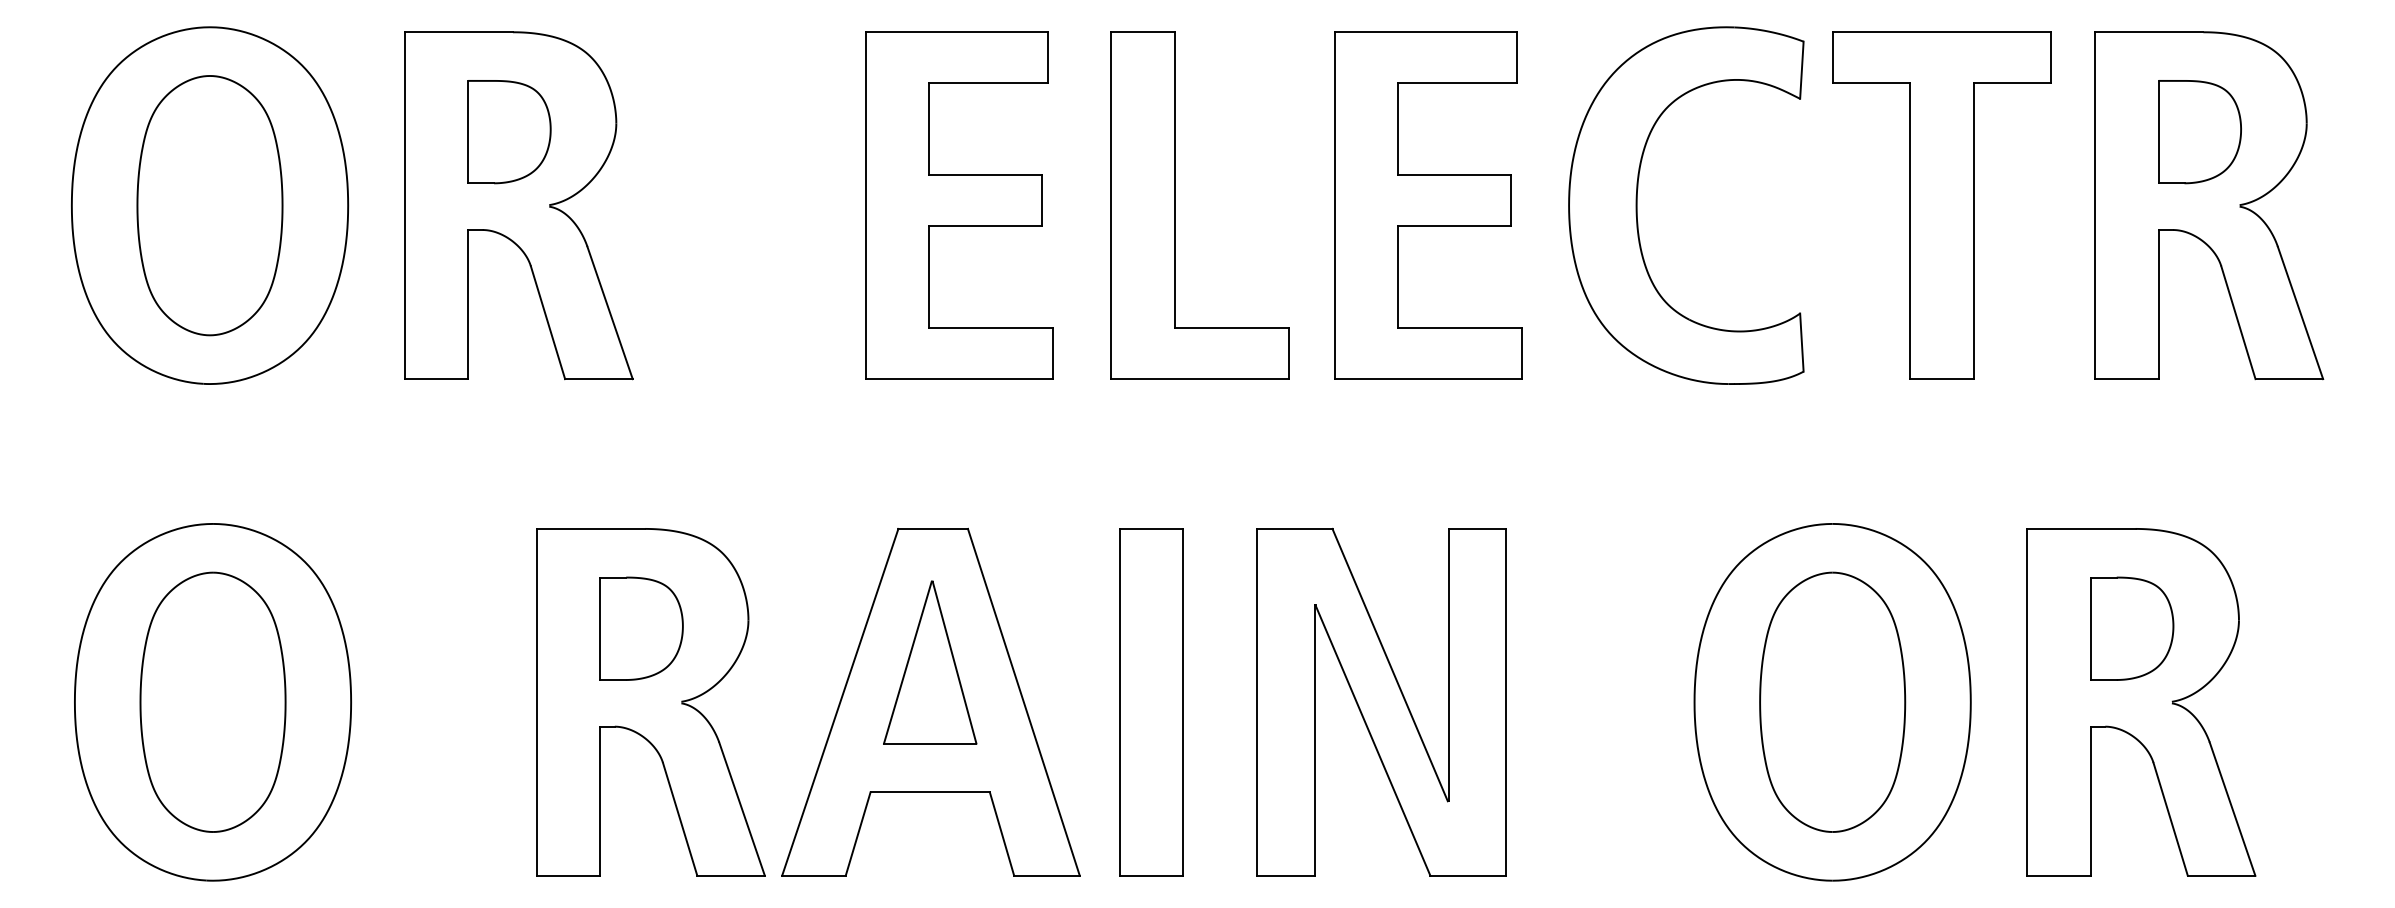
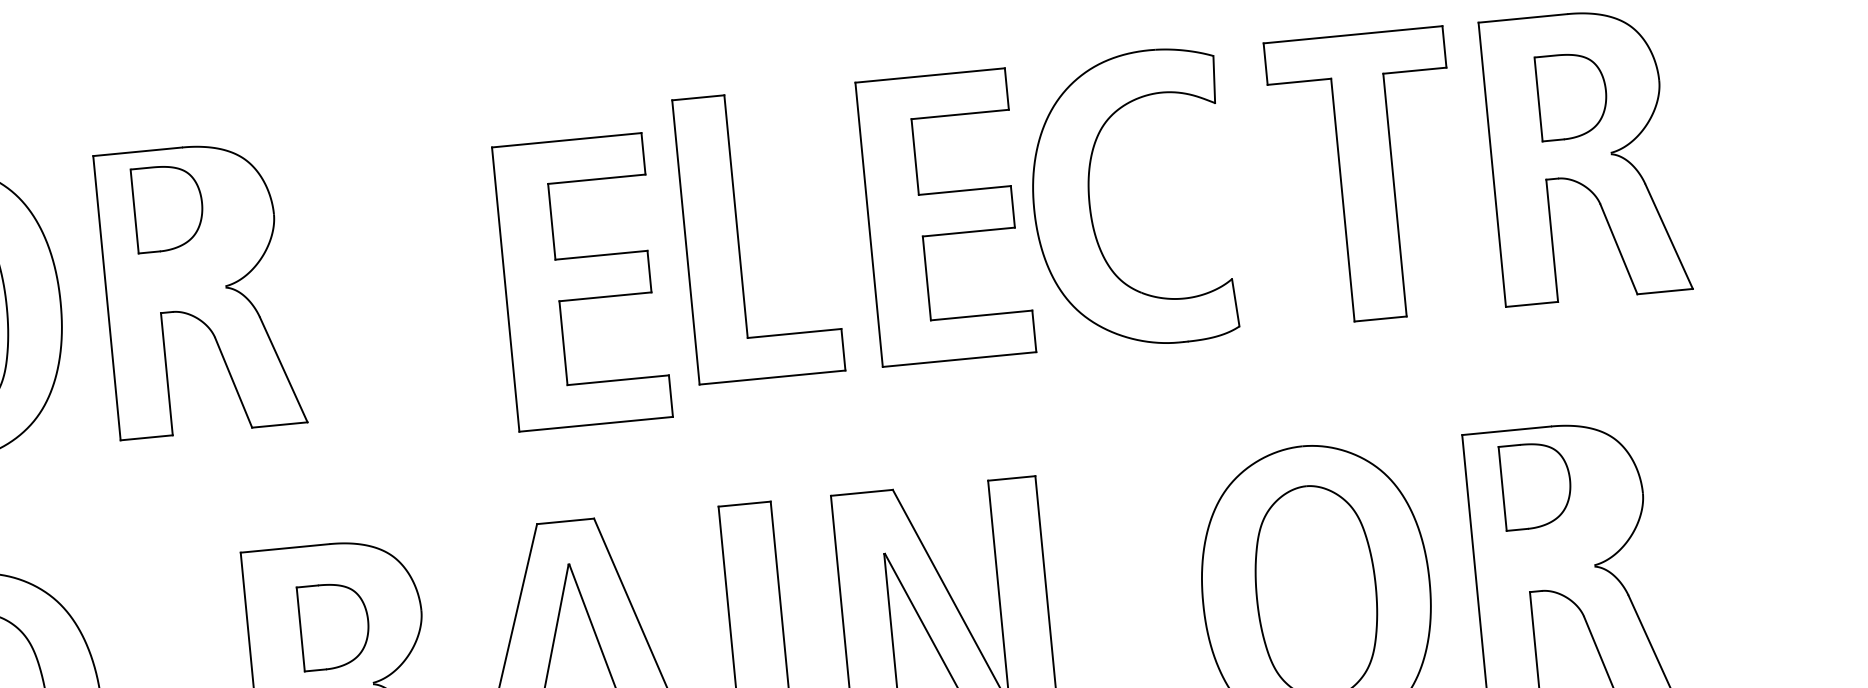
part: (509, 132) -> (168, 208), moved
part: (959, 205) -> (582, 282), moved
part: (1637, 205) -> (1090, 203), moved
part: (2132, 628) -> (1536, 485), moved

